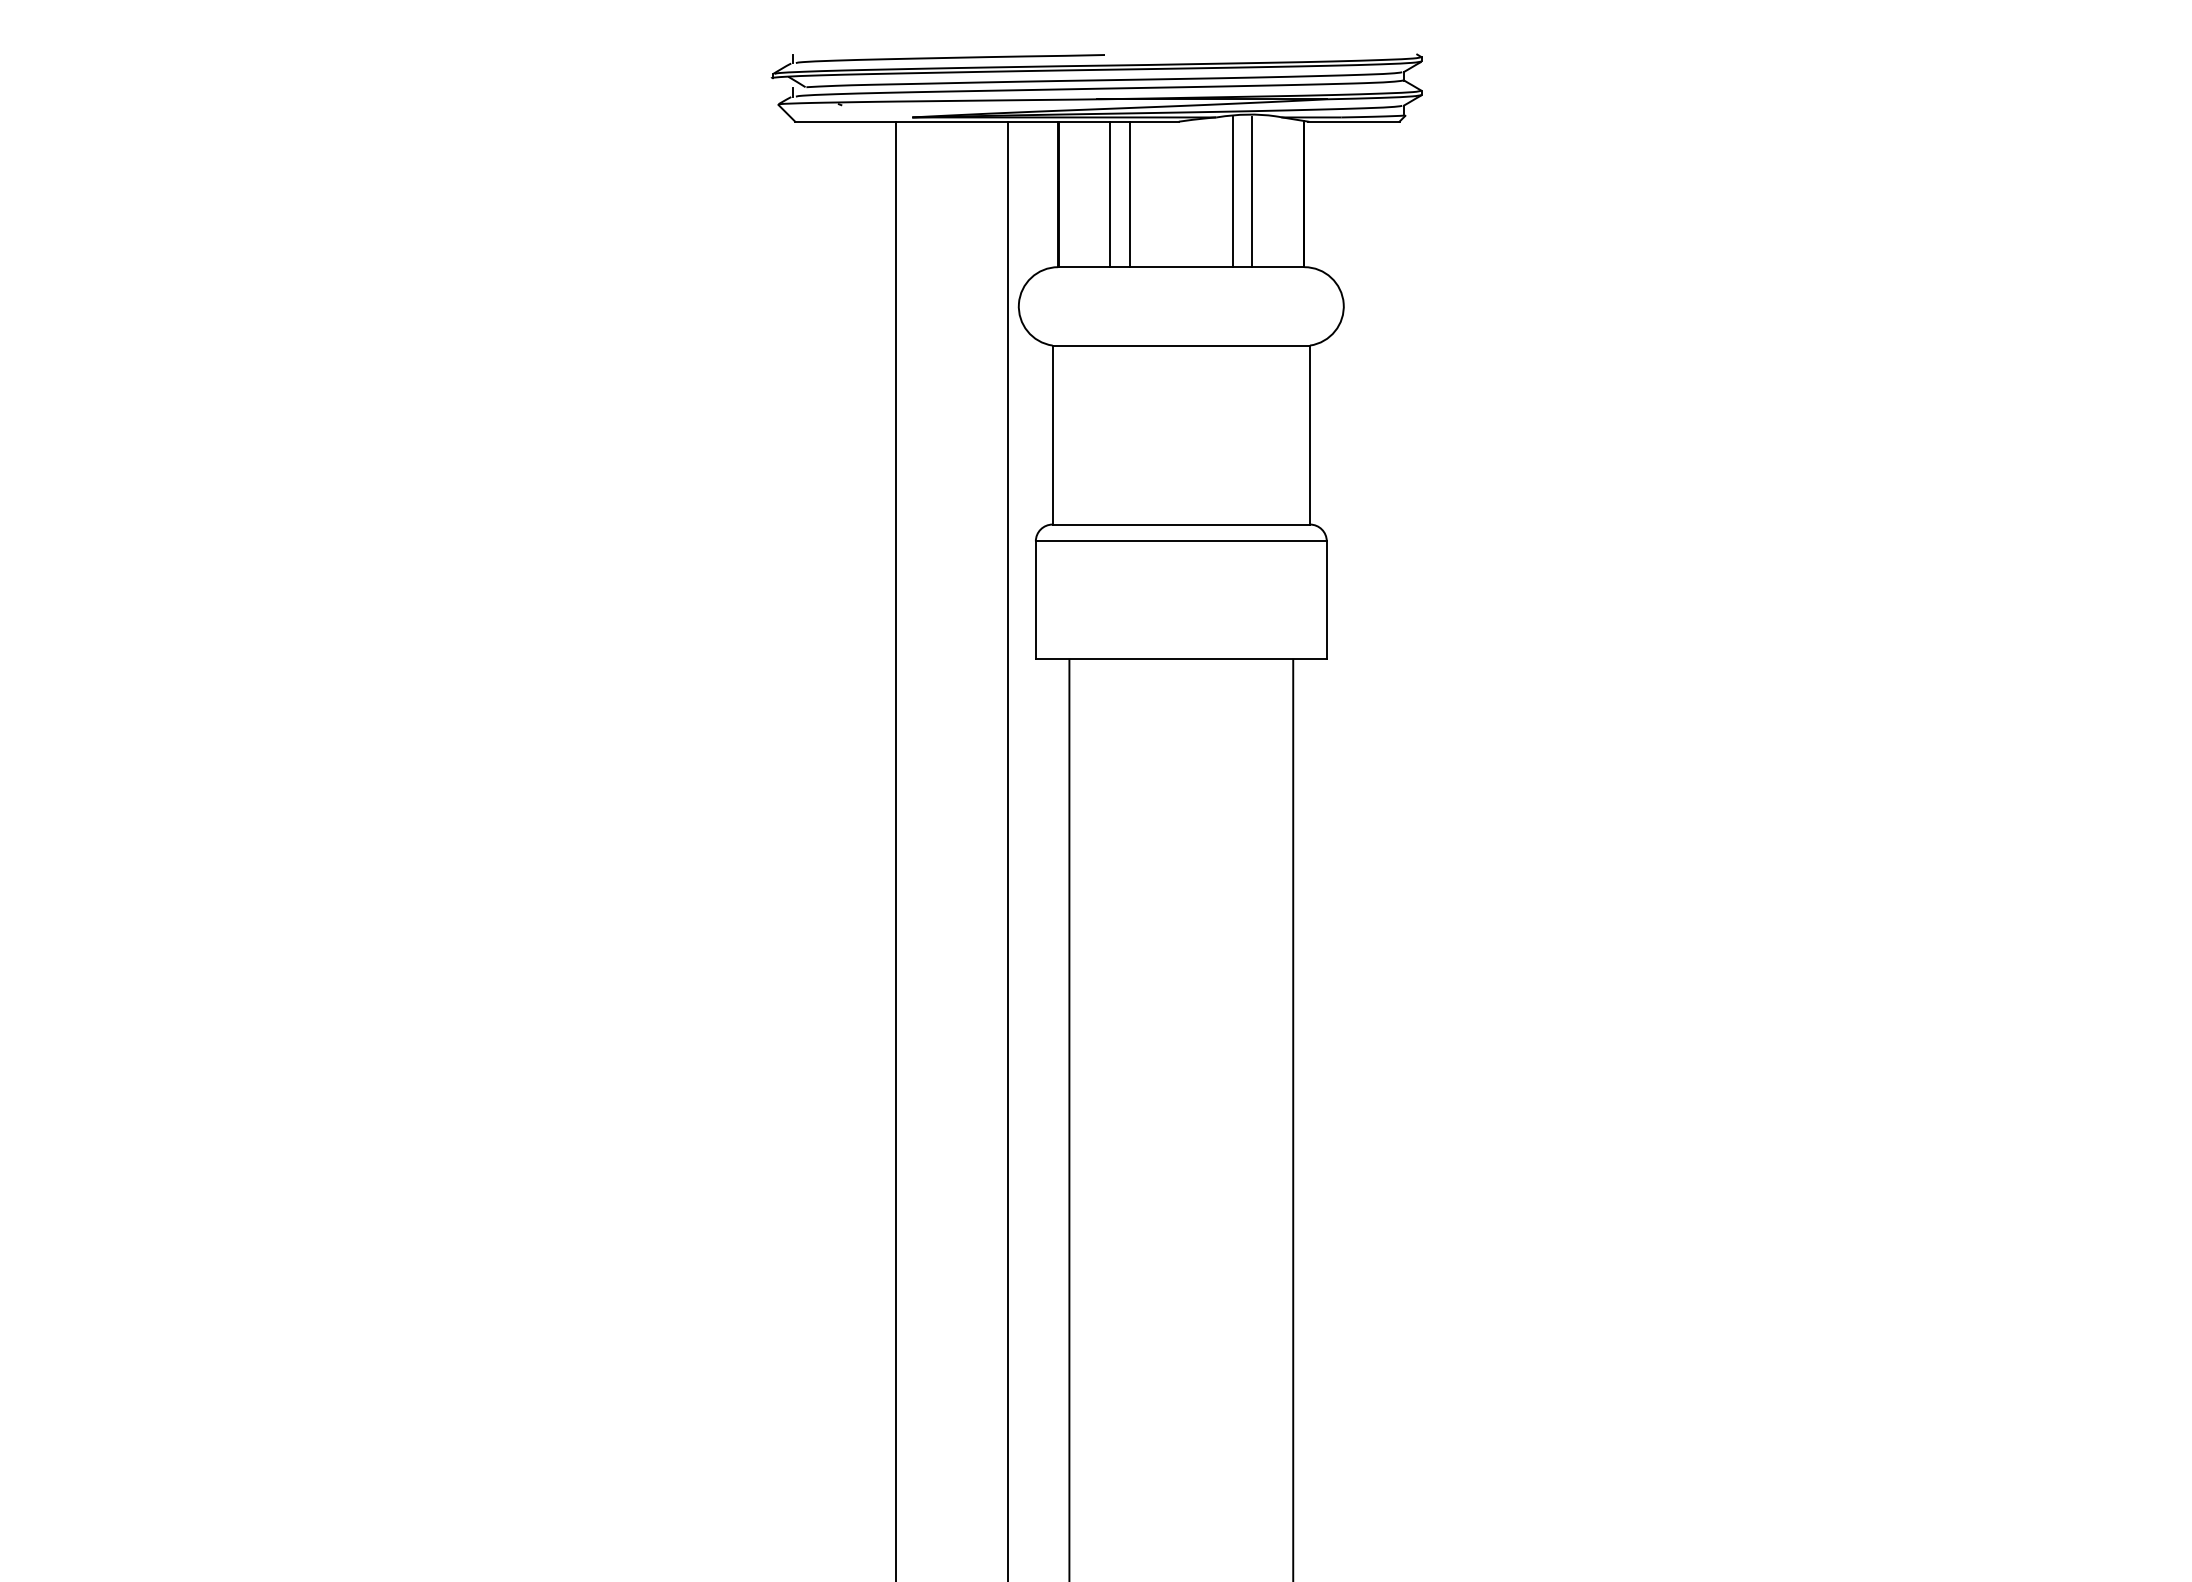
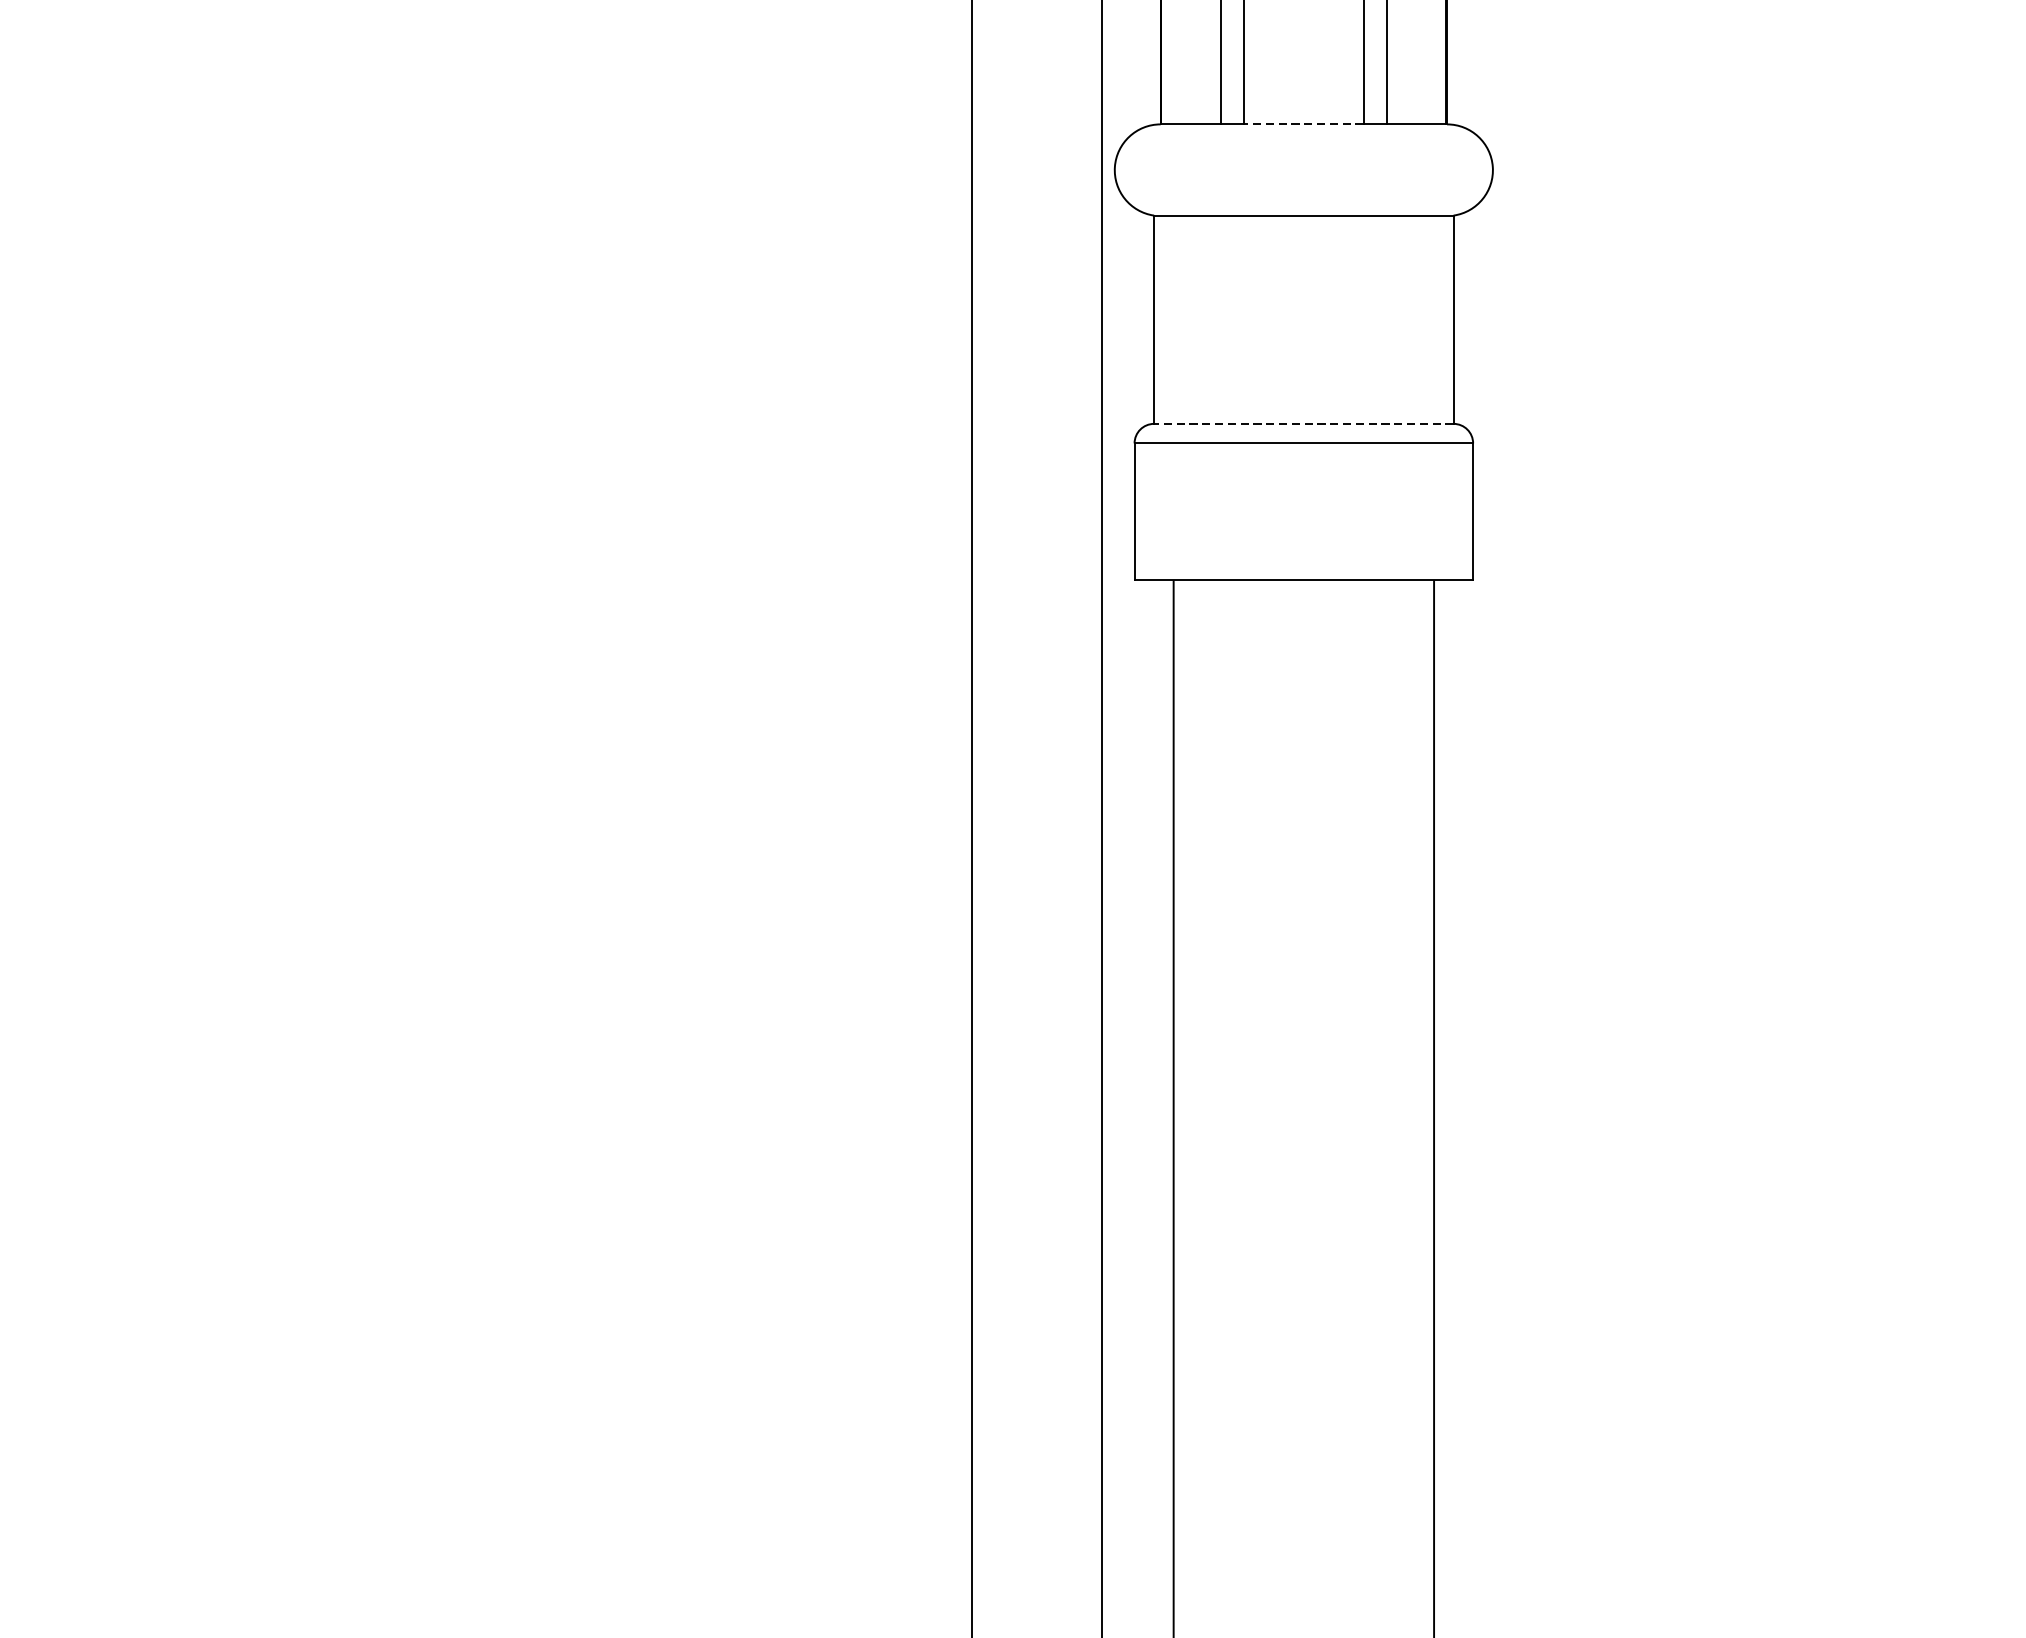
line: (1180, 267) -> (1302, 124), solid -> dashed
line: (1181, 524) -> (1304, 423), solid -> dashed

